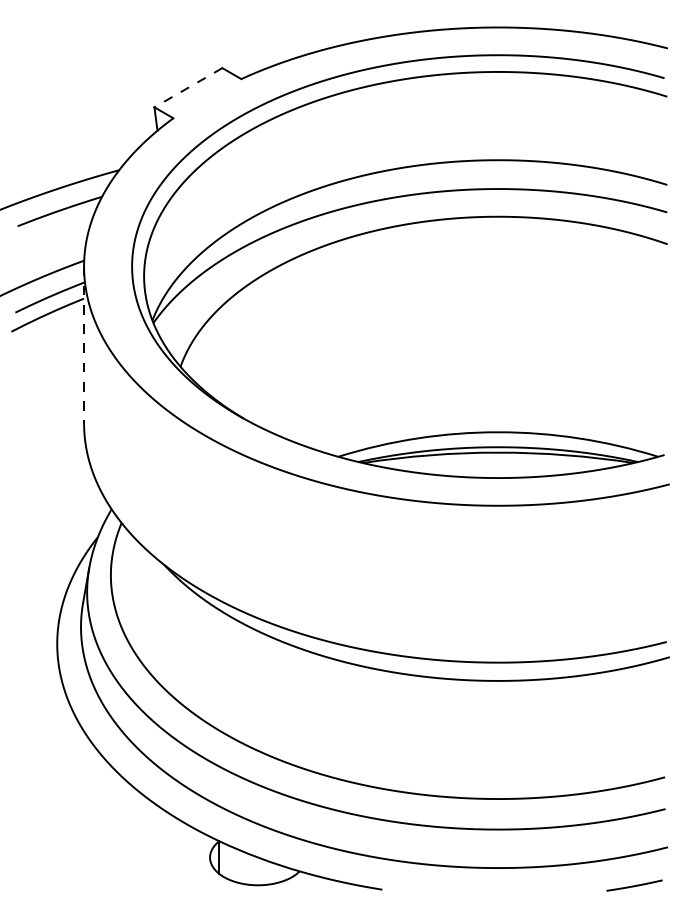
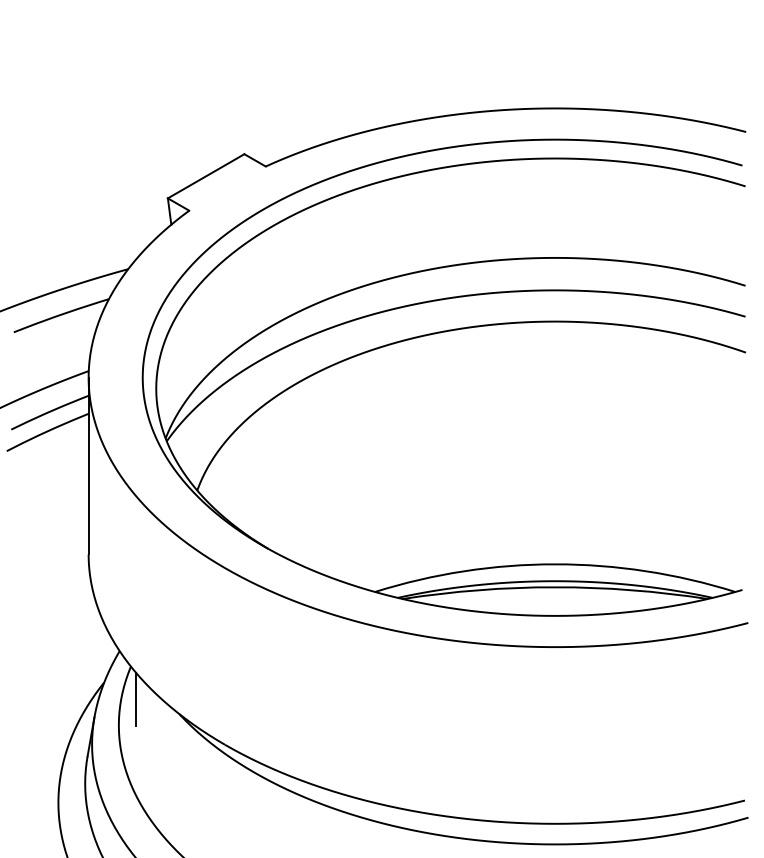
line: (187, 87) -> (205, 176), dashed -> solid
line: (84, 345) -> (89, 466), dashed -> solid
line: (126, 551) -> (136, 698), added

